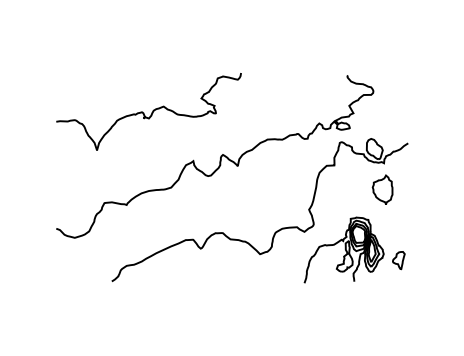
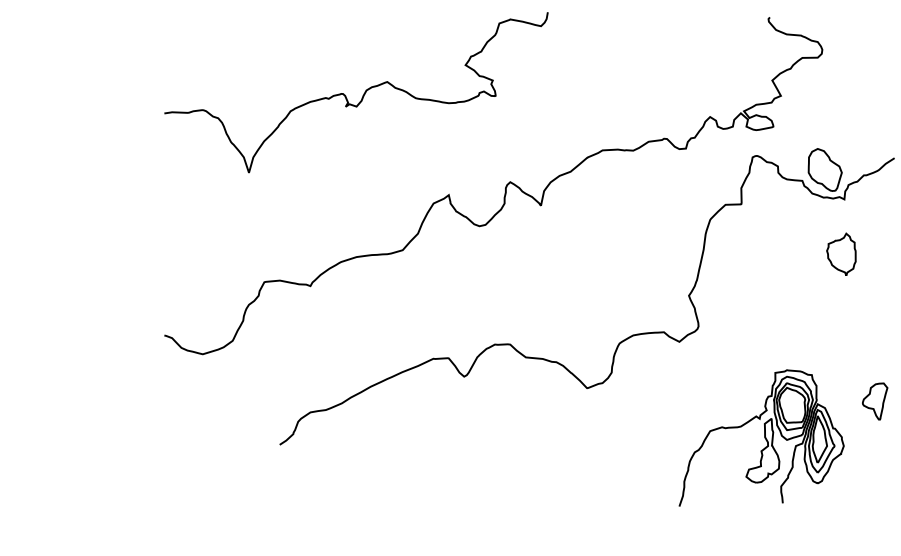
part: (382, 189) -> (841, 253), size x0.7
part: (343, 249) -> (760, 436), moved

